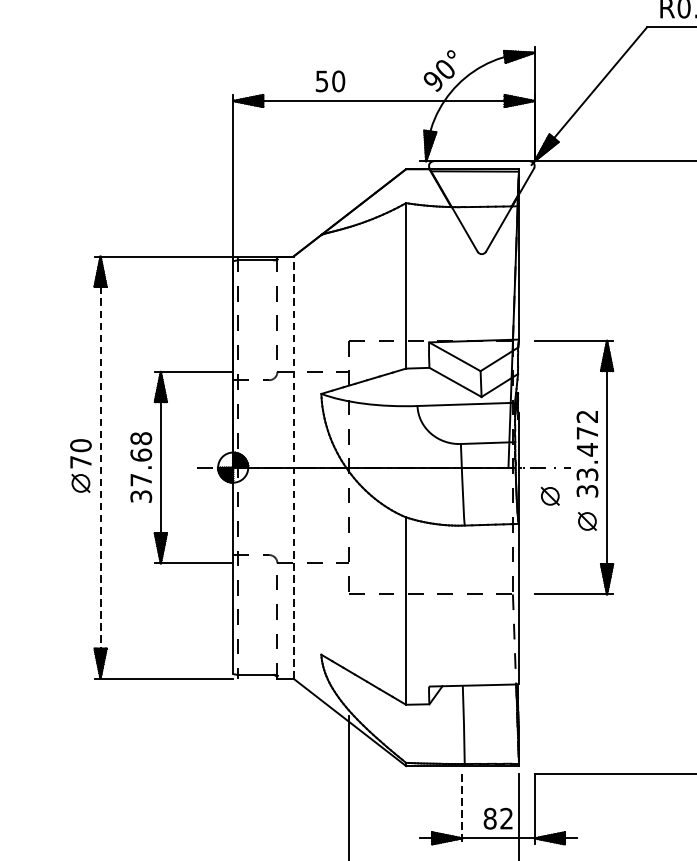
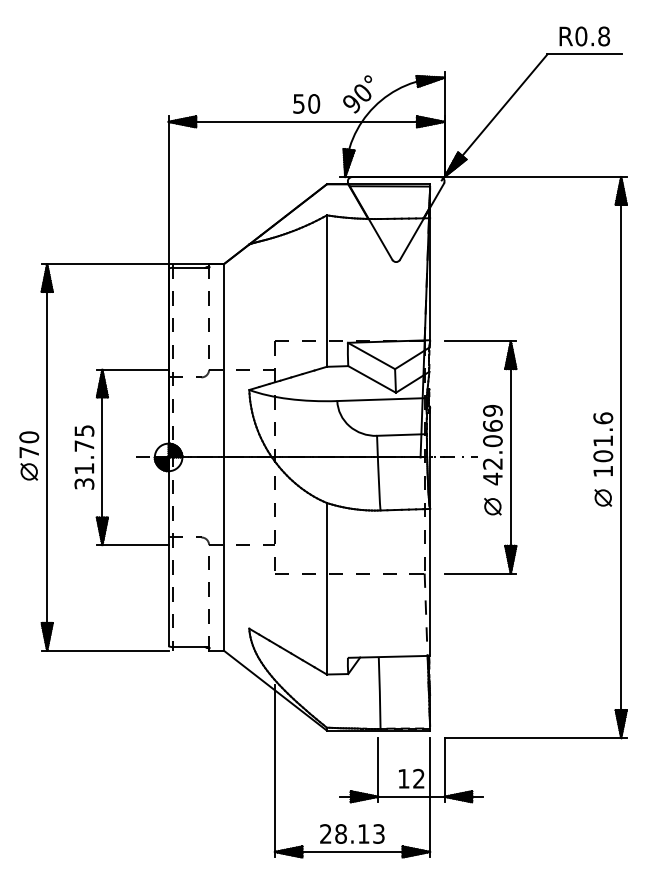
text: (330, 80) -> (306, 103), moved
text: (587, 454) -> (492, 445), 33.472 -> 42.069
text: (141, 458) -> (84, 449), 37.68 -> 31.75
line: (100, 466) -> (47, 456), dashed -> solid
line: (293, 466) -> (223, 456), dashed -> solid
part: (549, 496) -> (458, 483), removed
line: (462, 809) -> (378, 770), dashed -> solid
text: (489, 818) -> (403, 778), 82 -> 12

